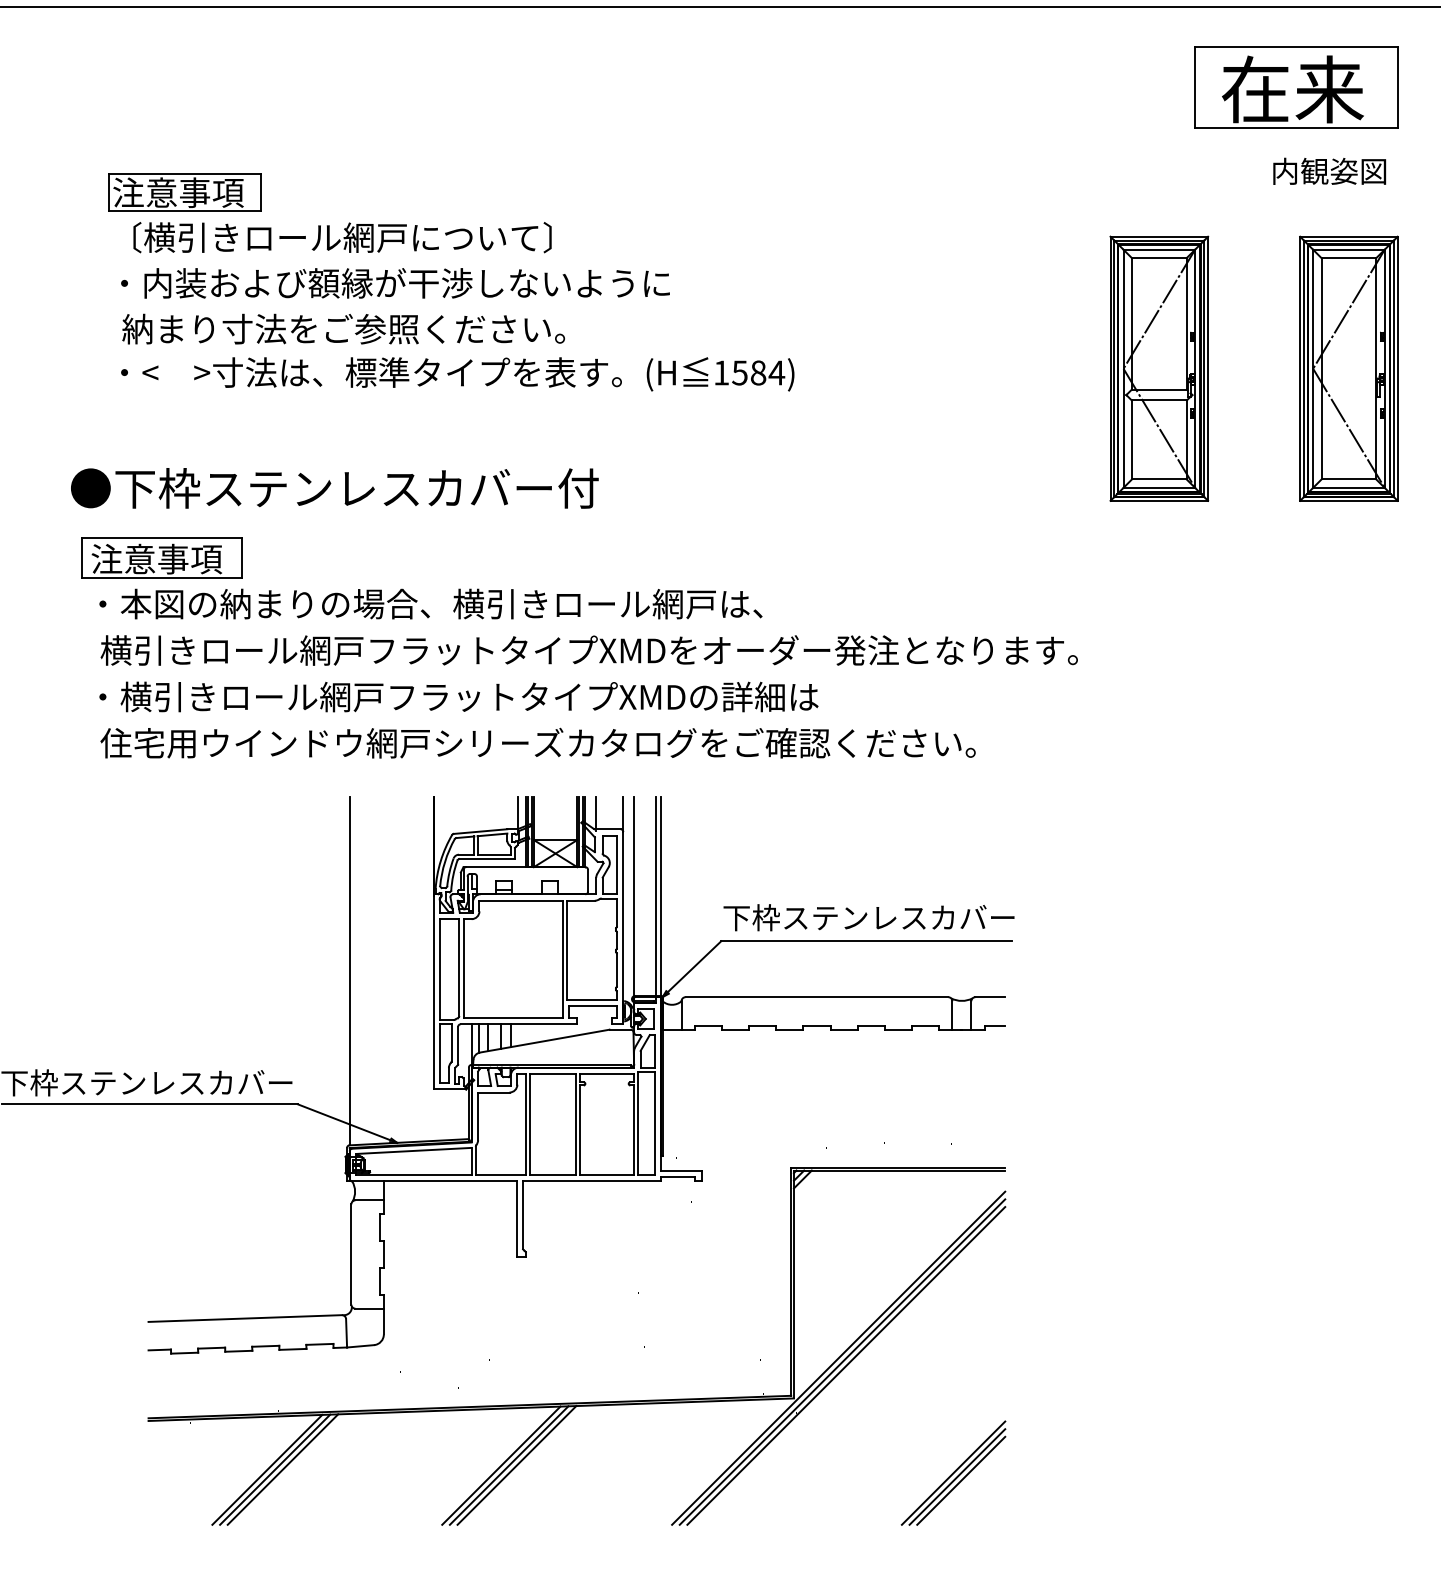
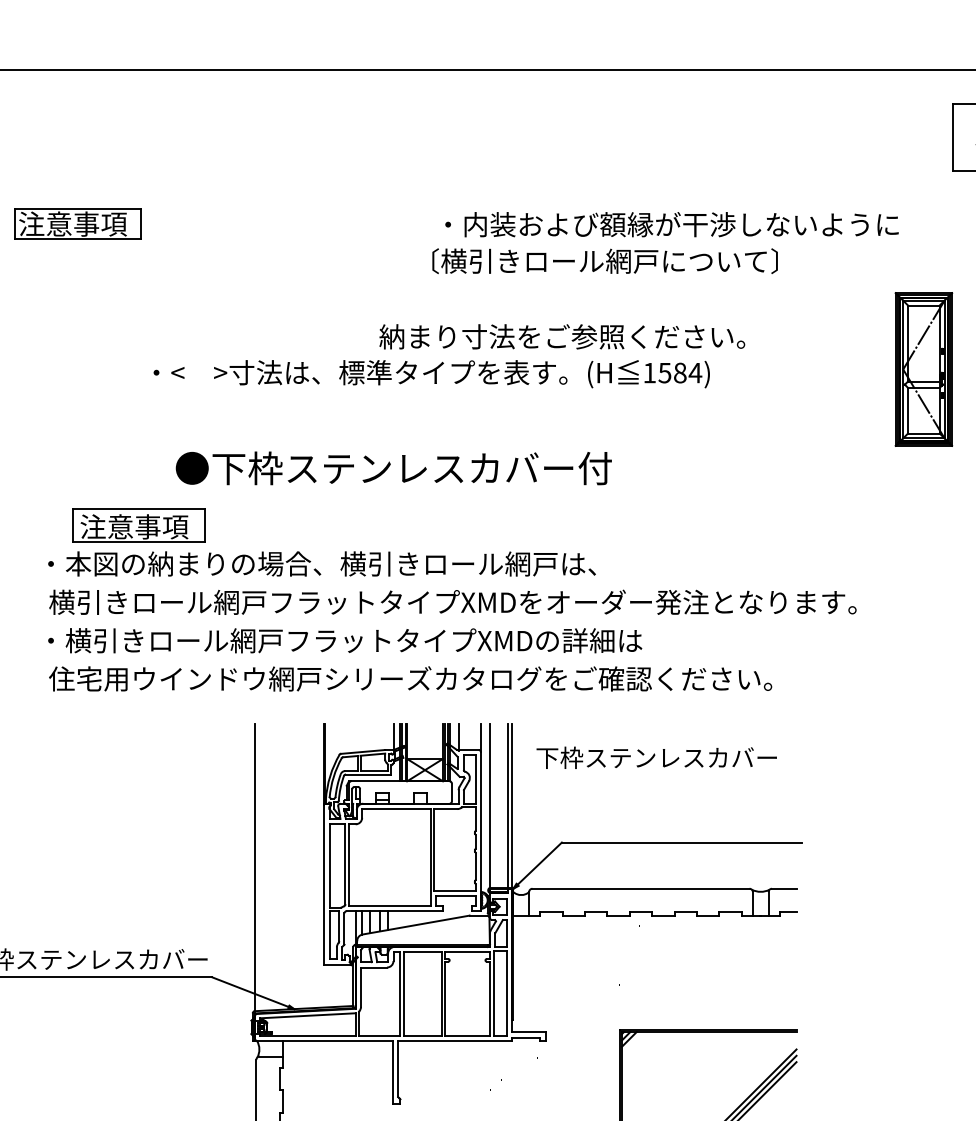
part: (184, 192) -> (77, 223), moved
text: (342, 237) -> (605, 261), moved
text: (395, 283) -> (672, 224), moved
text: (343, 328) -> (562, 336), moved
part: (1159, 368) -> (924, 369), size x0.7
text: (457, 374) -> (431, 374), moved
text: (334, 488) -> (393, 468), moved
part: (161, 557) -> (138, 525), moved
text: (868, 917) -> (656, 757), moved

